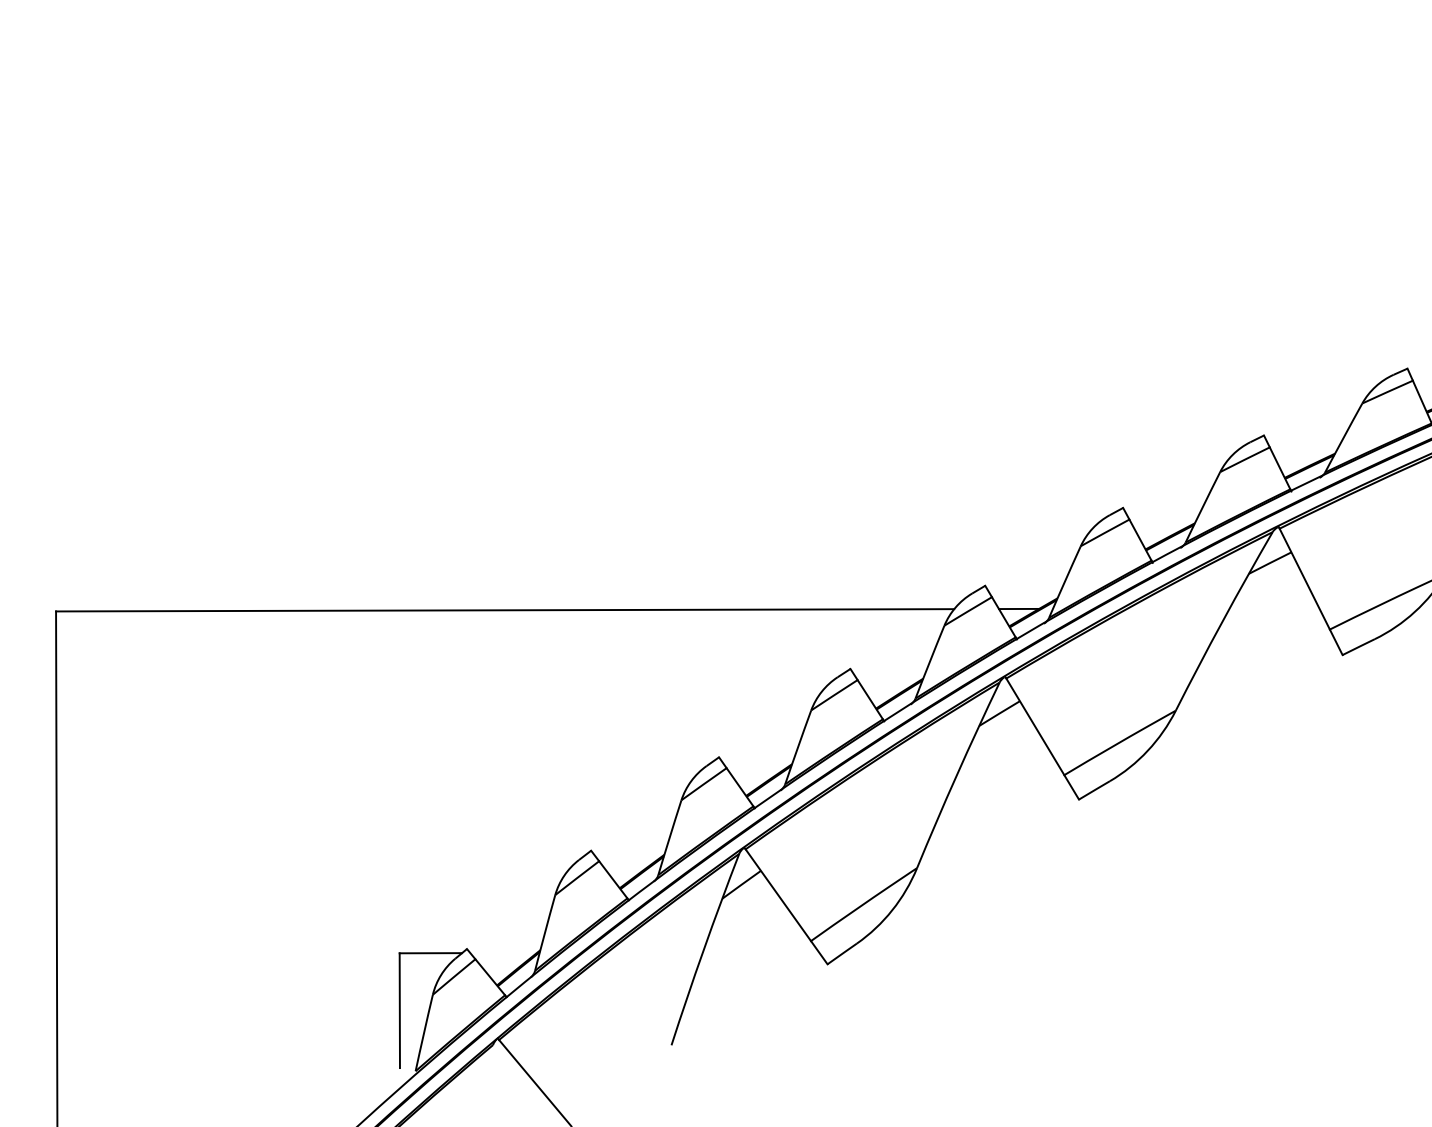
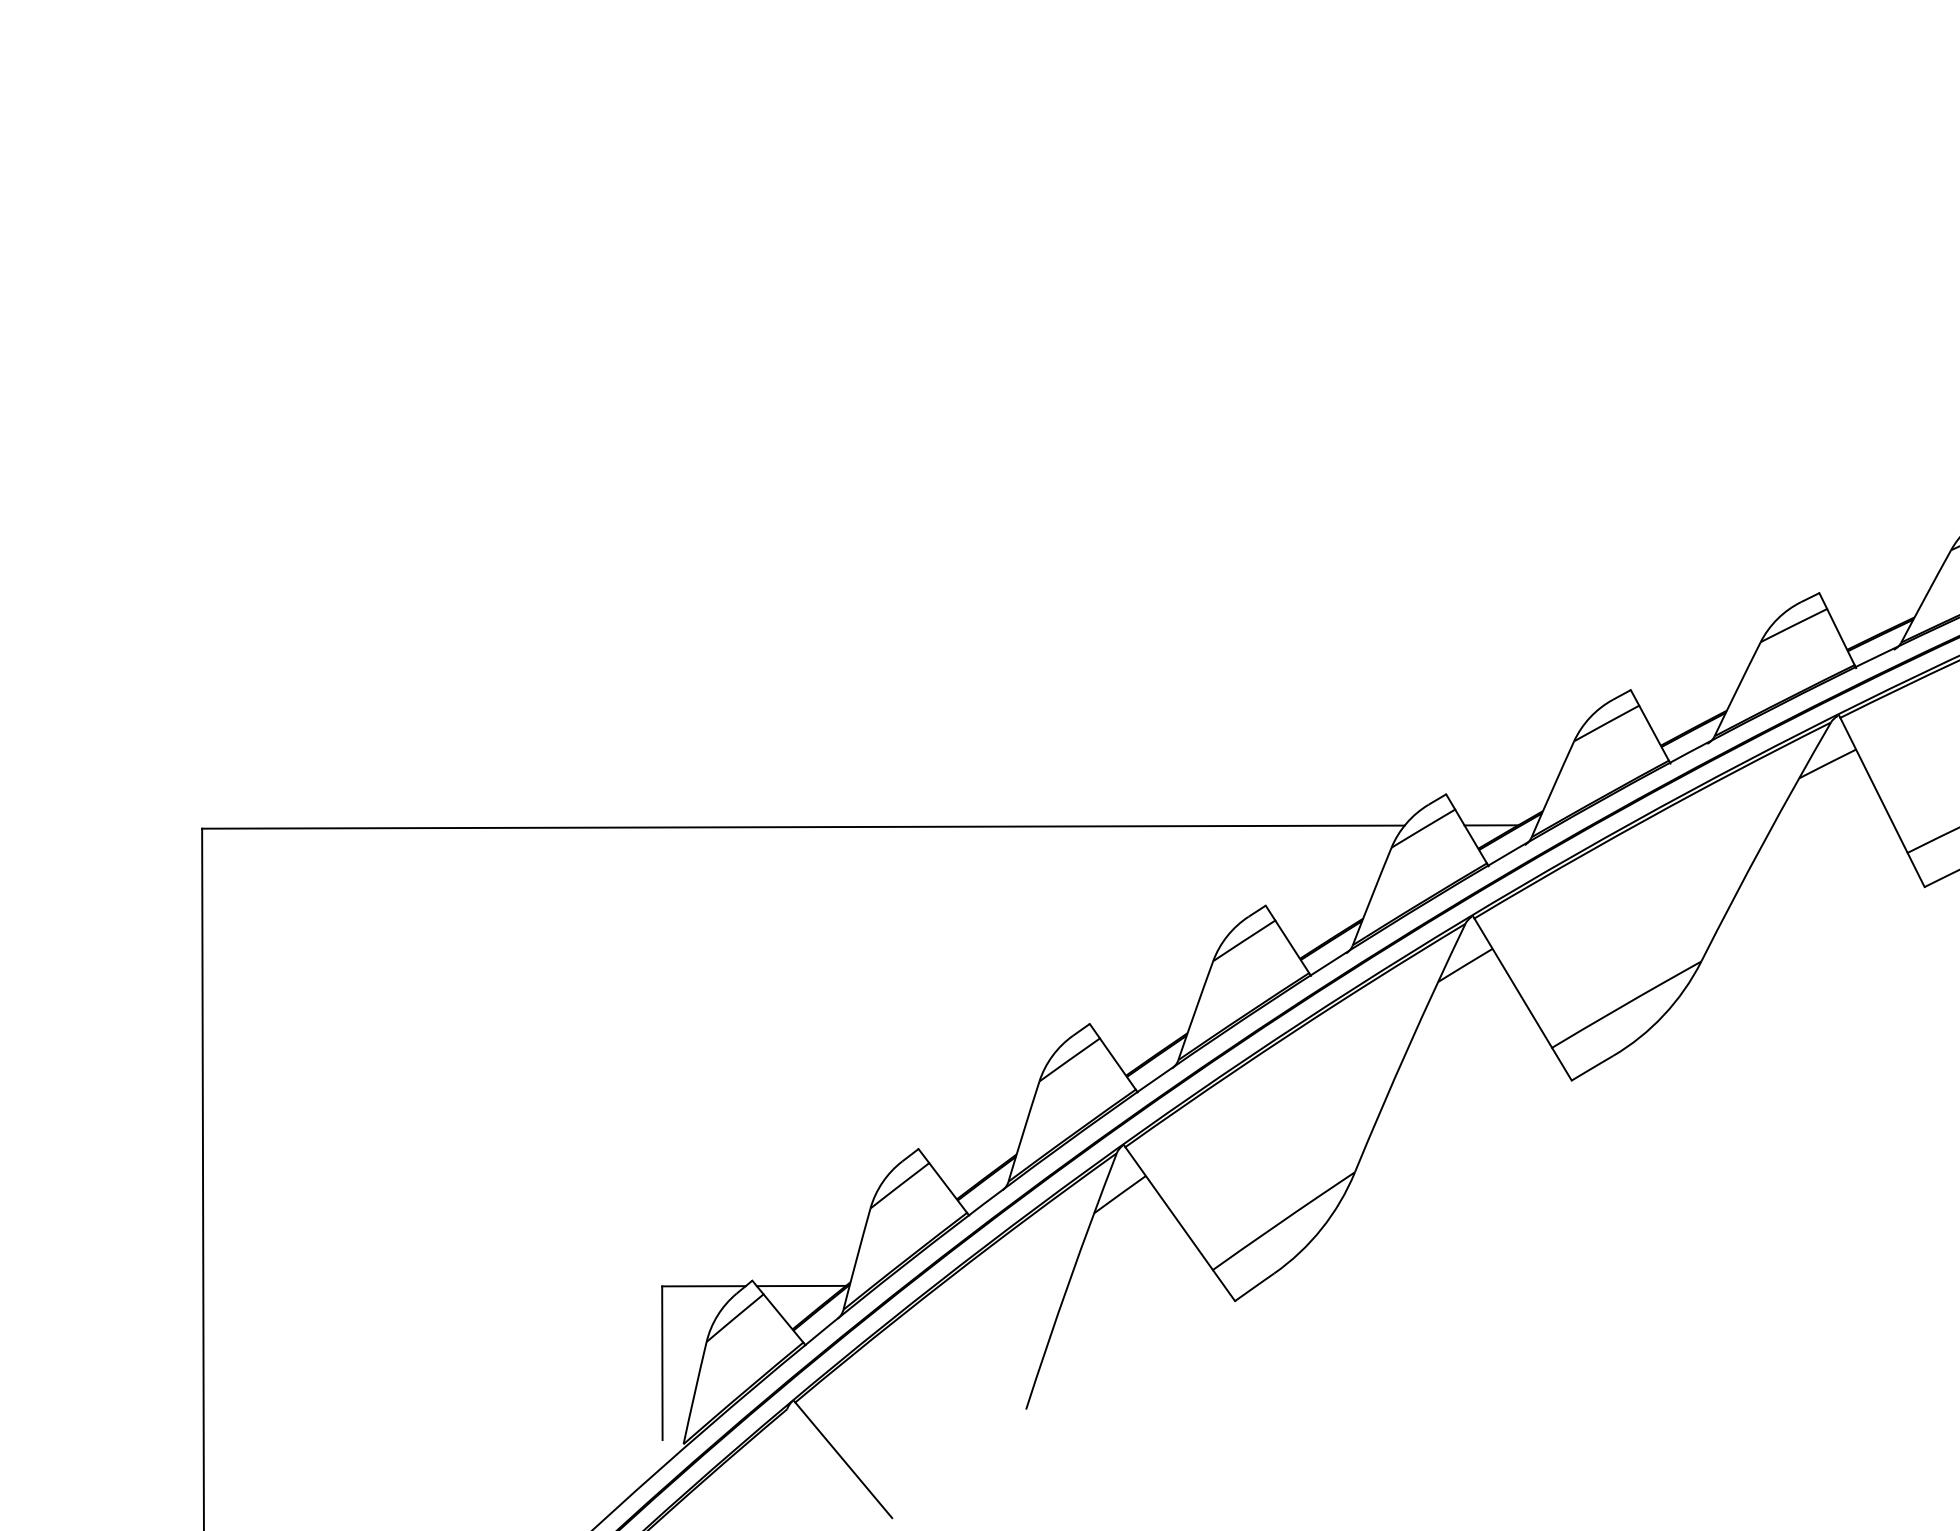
line: (503, 952) -> (801, 1285), added

